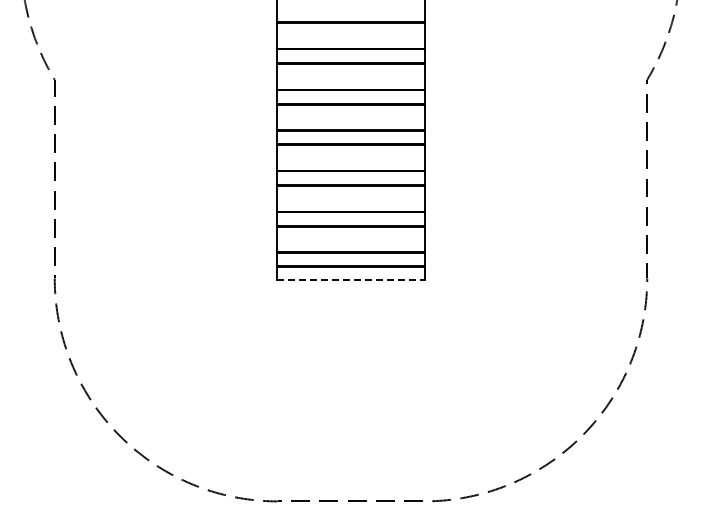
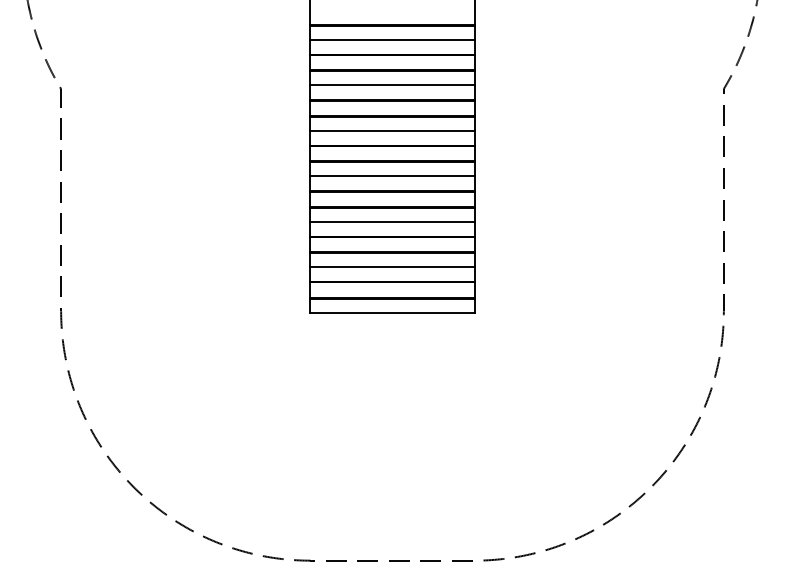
line: (350, 35) -> (391, 39), added
line: (350, 76) -> (391, 85), added
line: (350, 116) -> (391, 130), added
line: (350, 157) -> (391, 176), added
line: (350, 198) -> (391, 221), added
line: (350, 238) -> (391, 266), added
line: (351, 279) -> (393, 312), dashed -> solid

